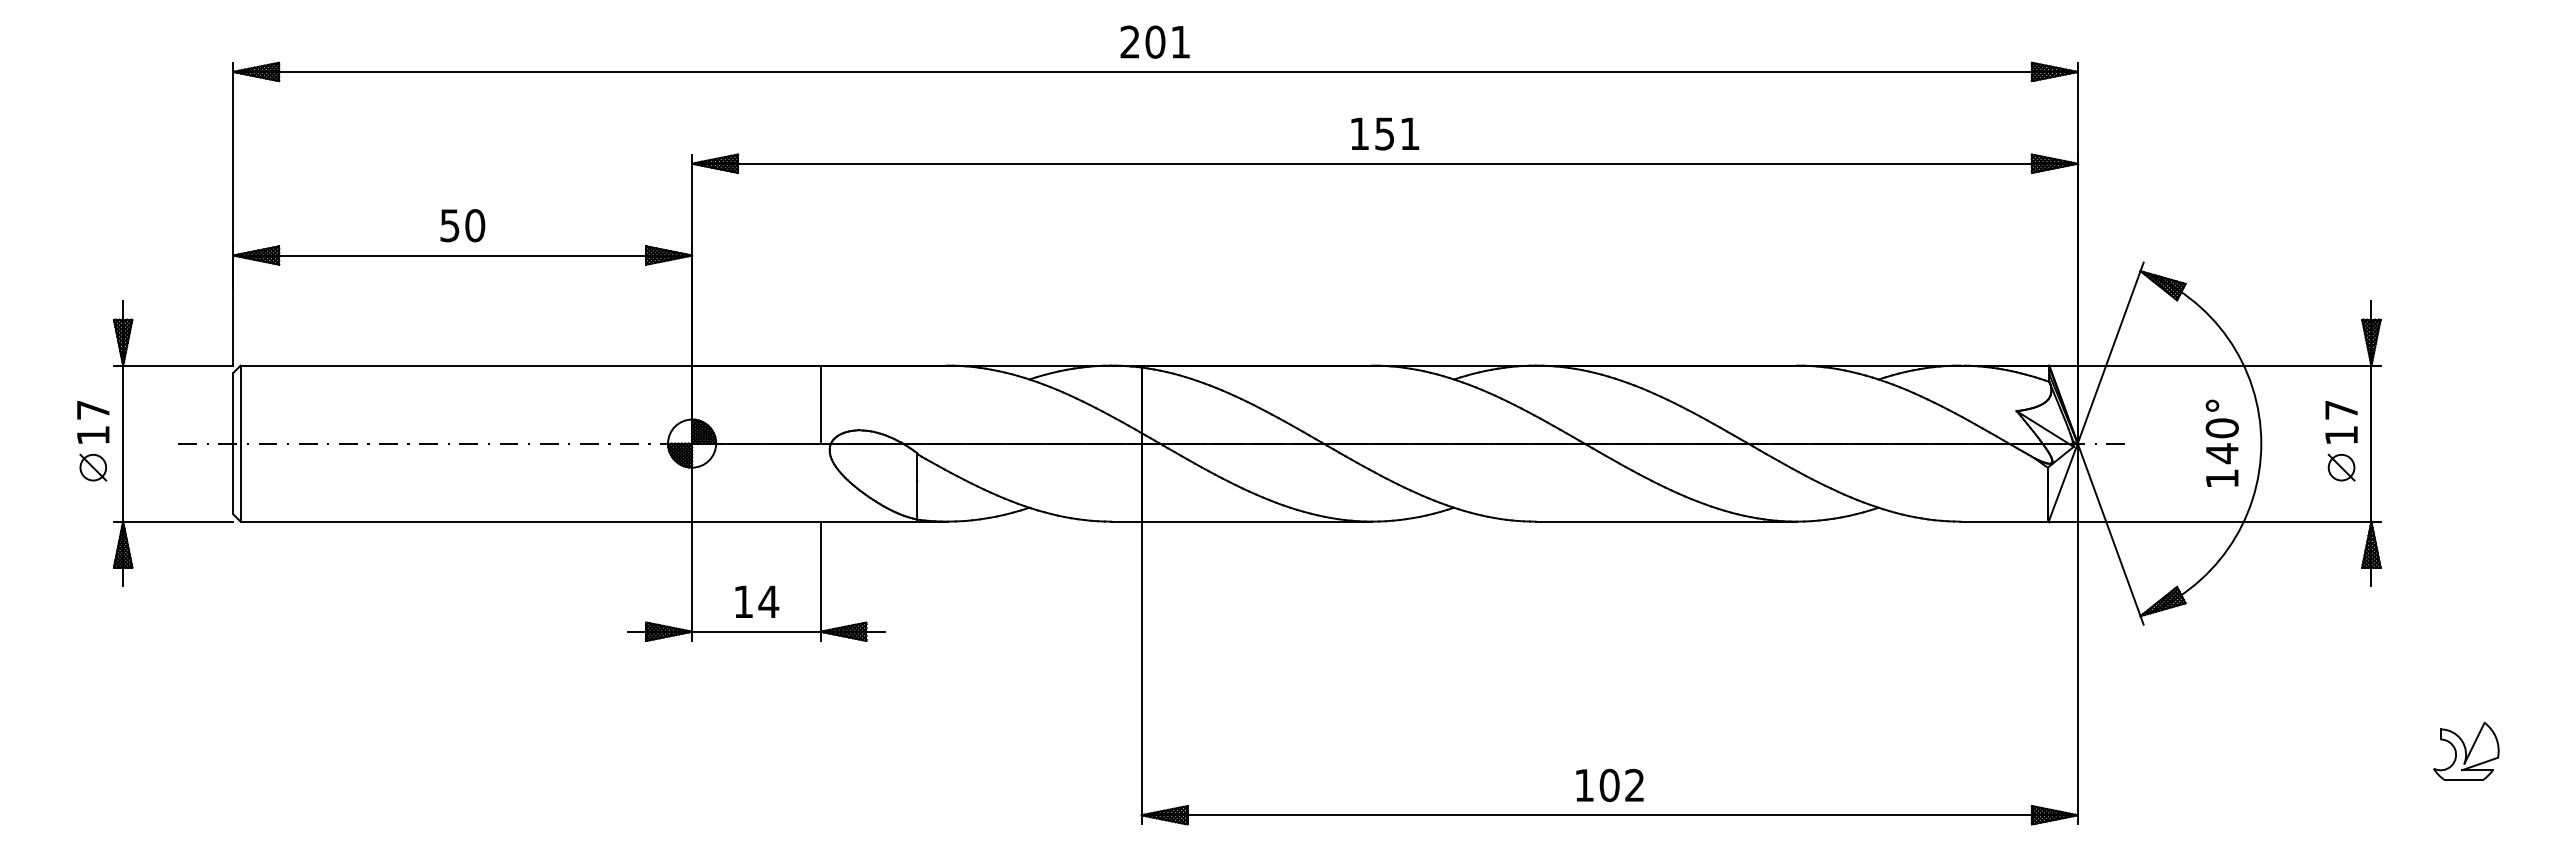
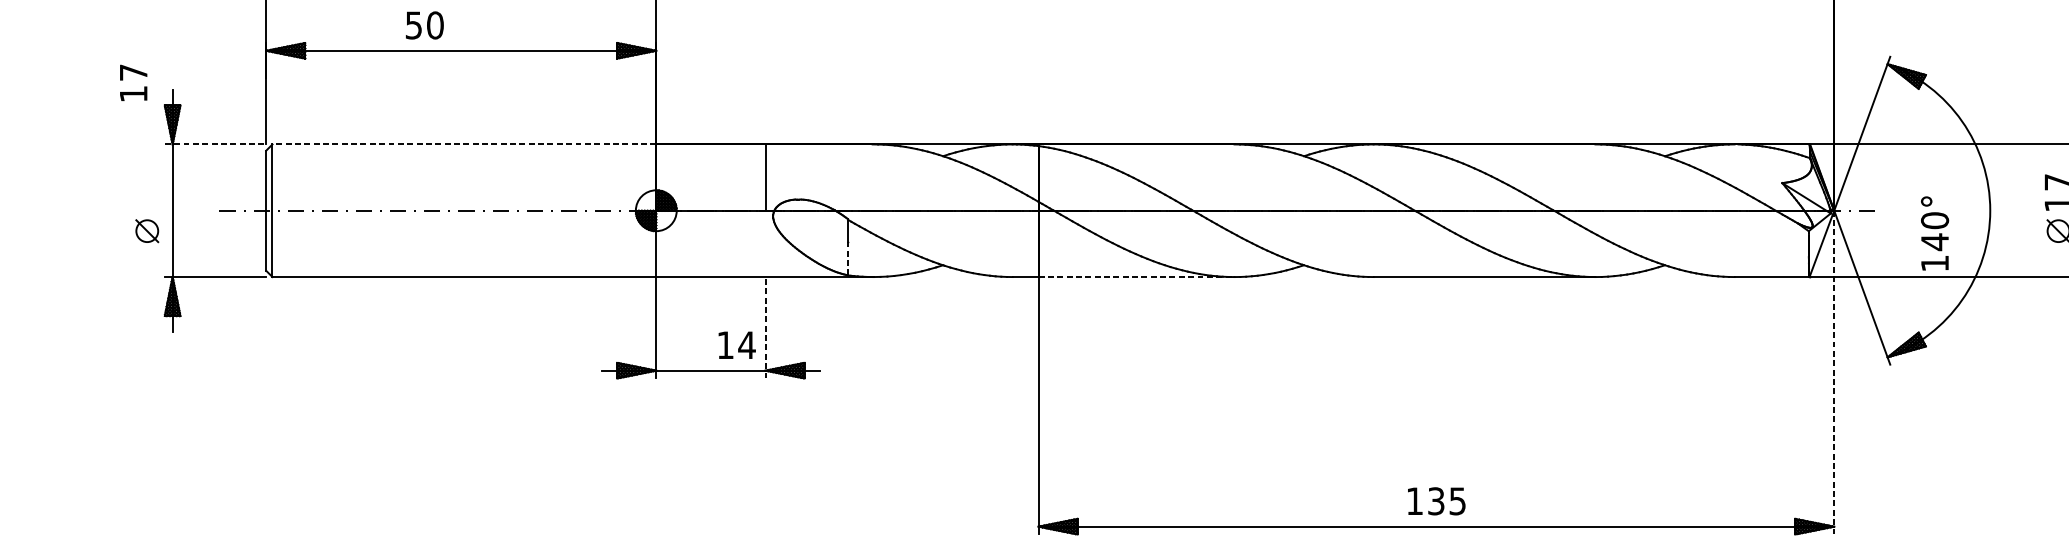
text: (462, 225) -> (424, 25), moved
line: (173, 365) -> (215, 144), solid -> dashed
line: (466, 365) -> (464, 144), solid -> dashed
text: (93, 422) -> (133, 83), moved
text: (2221, 442) -> (1934, 232), moved
line: (917, 500) -> (847, 259), solid -> dashed
line: (1257, 521) -> (1136, 276), solid -> dashed
line: (820, 581) -> (765, 327), solid -> dashed
text: (757, 601) -> (737, 344), moved
line: (2077, 633) -> (1834, 372), solid -> dashed
text: (1621, 785) -> (1446, 501), 102 -> 135

